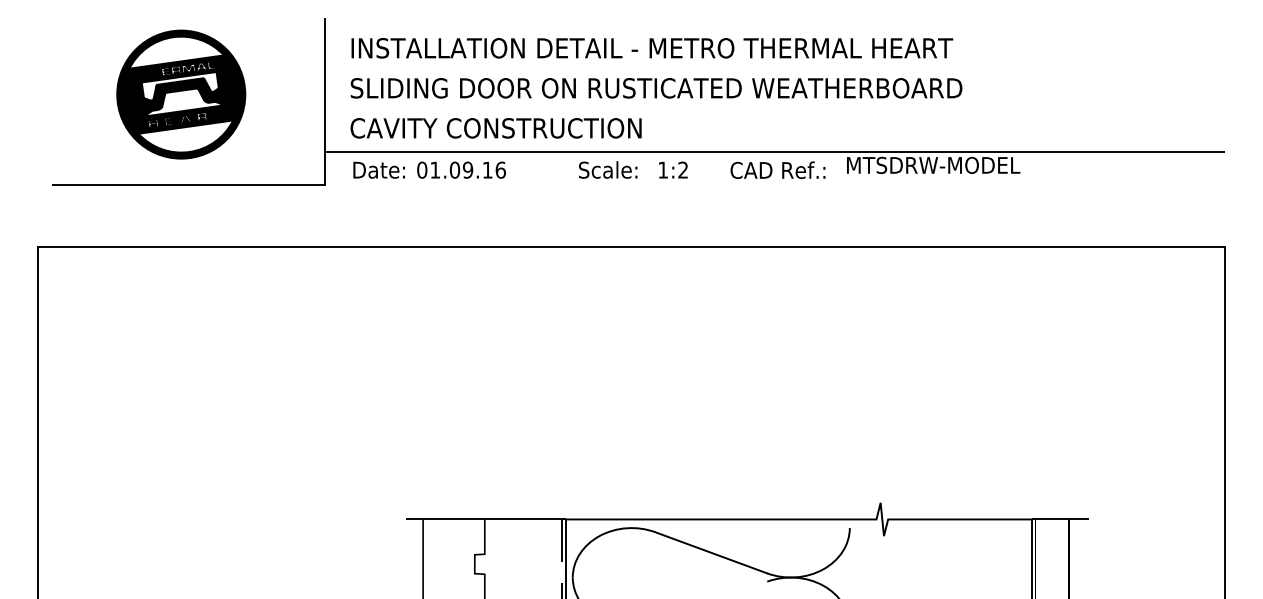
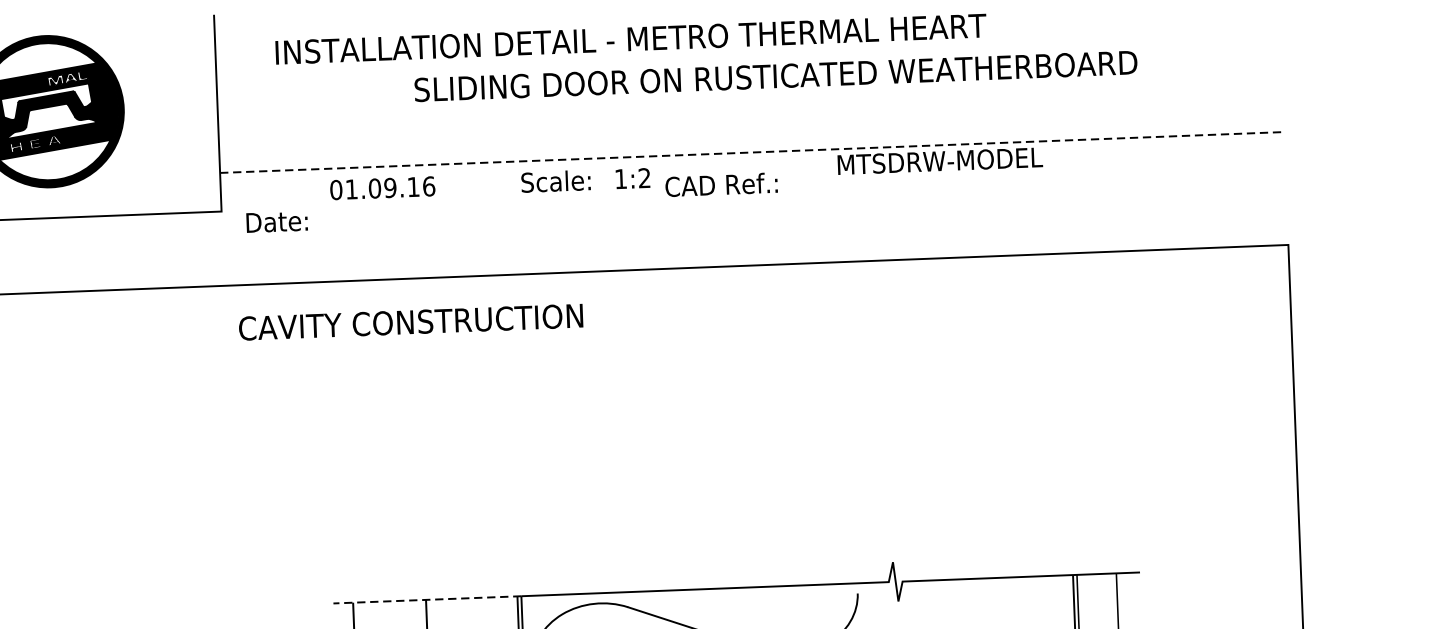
text: (652, 48) -> (631, 39), moved
text: (656, 88) -> (775, 76), moved
text: (495, 128) -> (410, 322), moved
line: (775, 151) -> (752, 151), solid -> dashed
text: (378, 169) -> (276, 221), moved
text: (777, 169) -> (720, 183), moved
line: (485, 519) -> (426, 599), solid -> dashed

